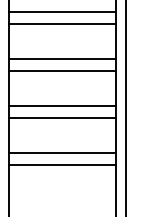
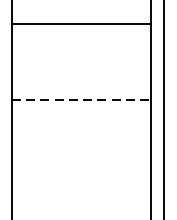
line: (62, 71) -> (81, 39), removed
line: (62, 106) -> (81, 84), removed
line: (62, 118) -> (81, 100), solid -> dashed
line: (62, 153) -> (81, 145), removed
line: (62, 165) -> (81, 161), removed

